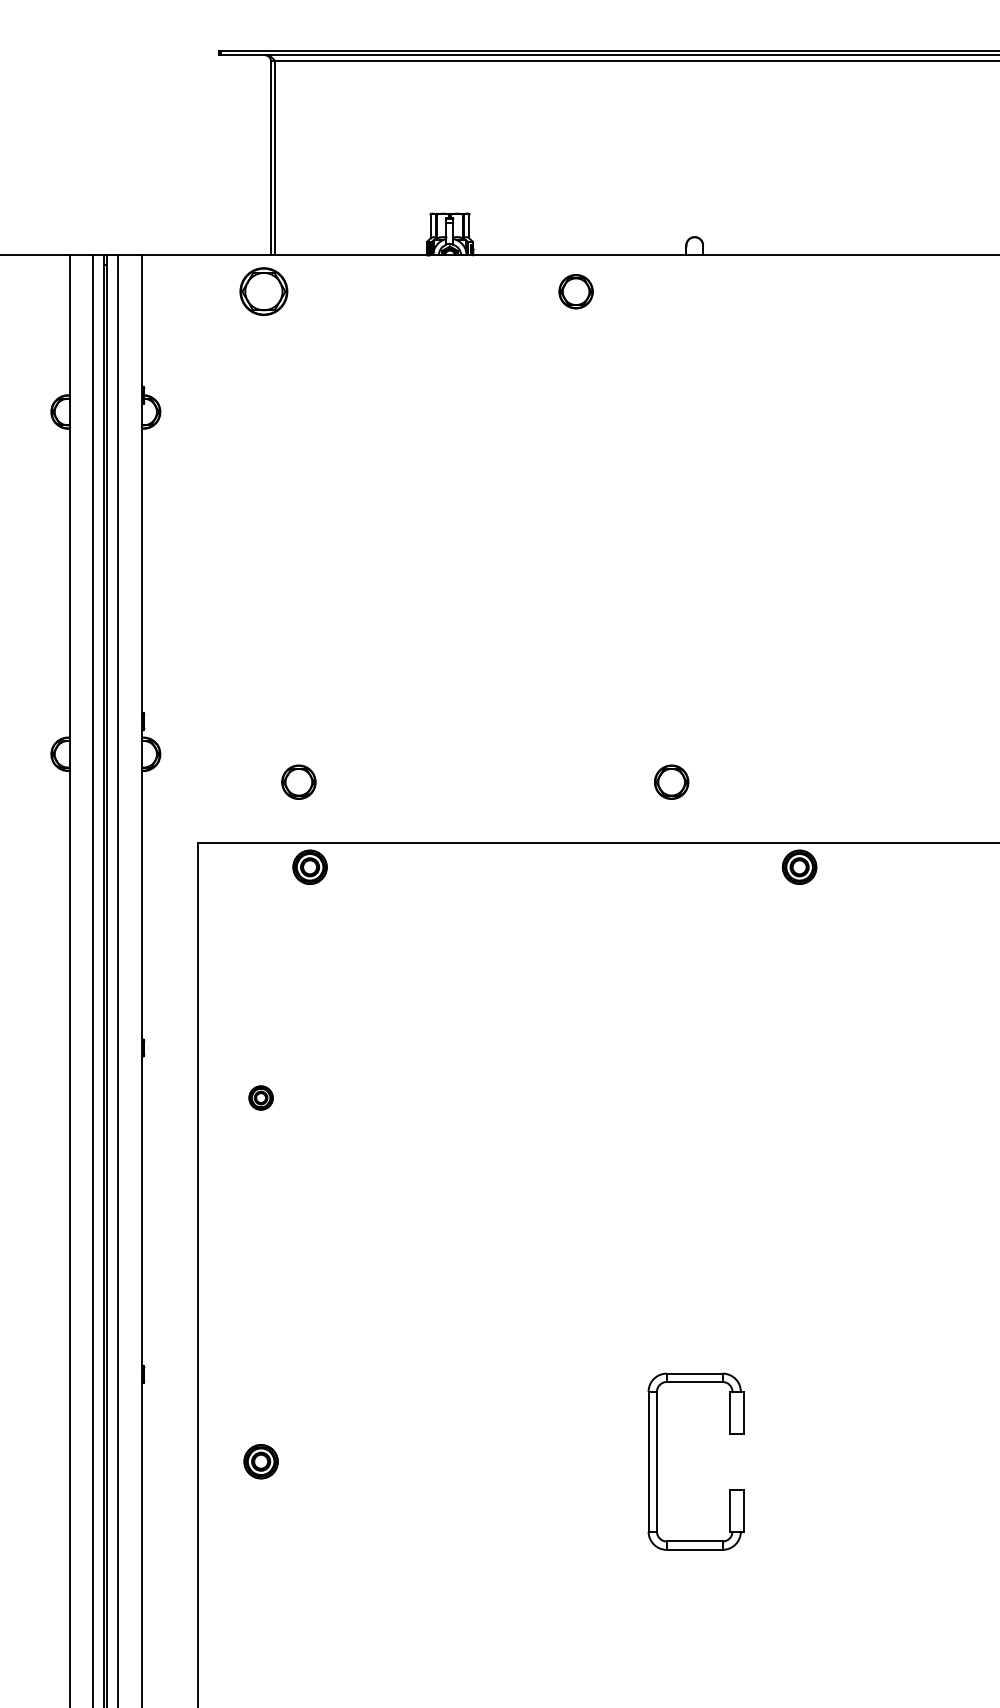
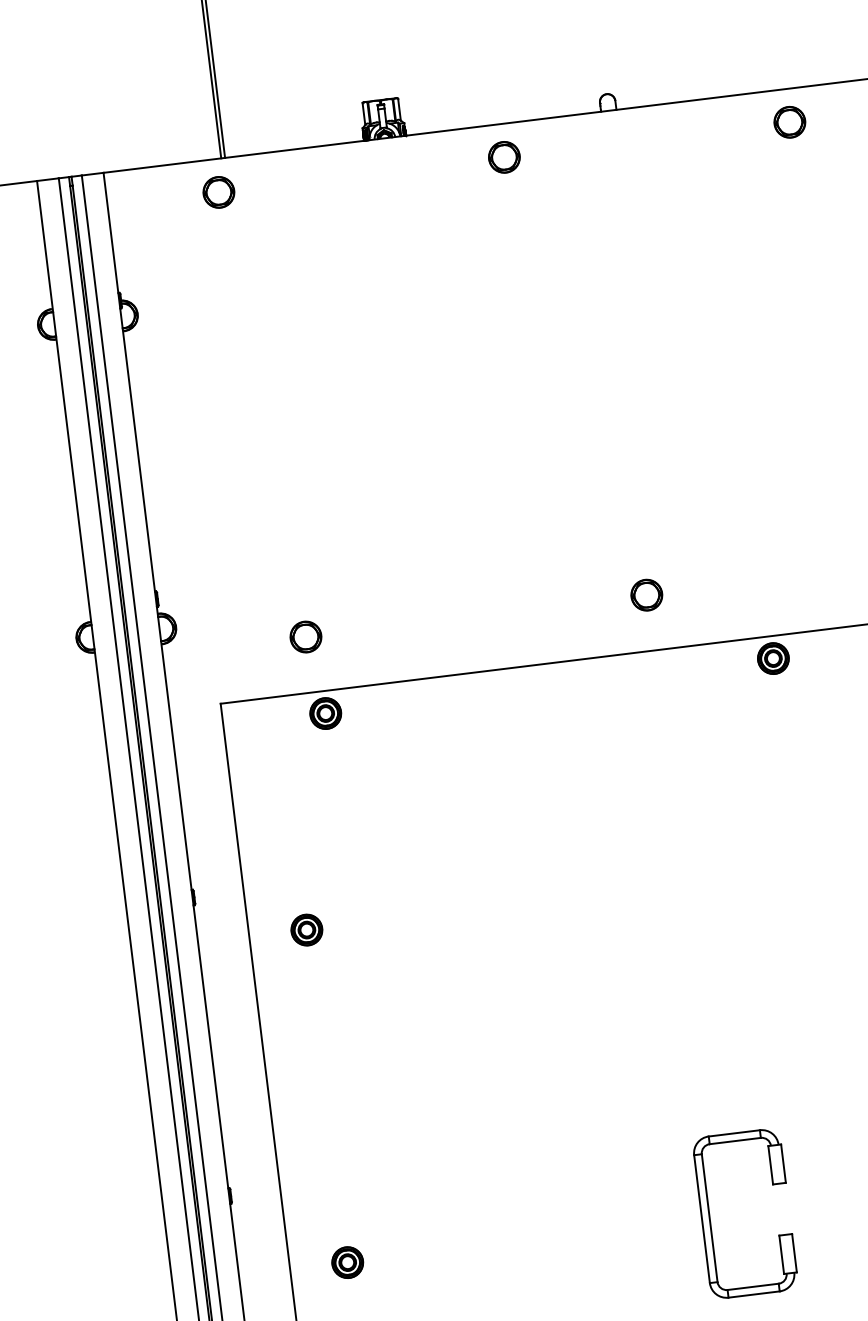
part: (263, 291) -> (218, 192), size x0.71
part: (887, 291) -> (789, 122), added
part: (260, 1097) -> (306, 929), size x1.43

